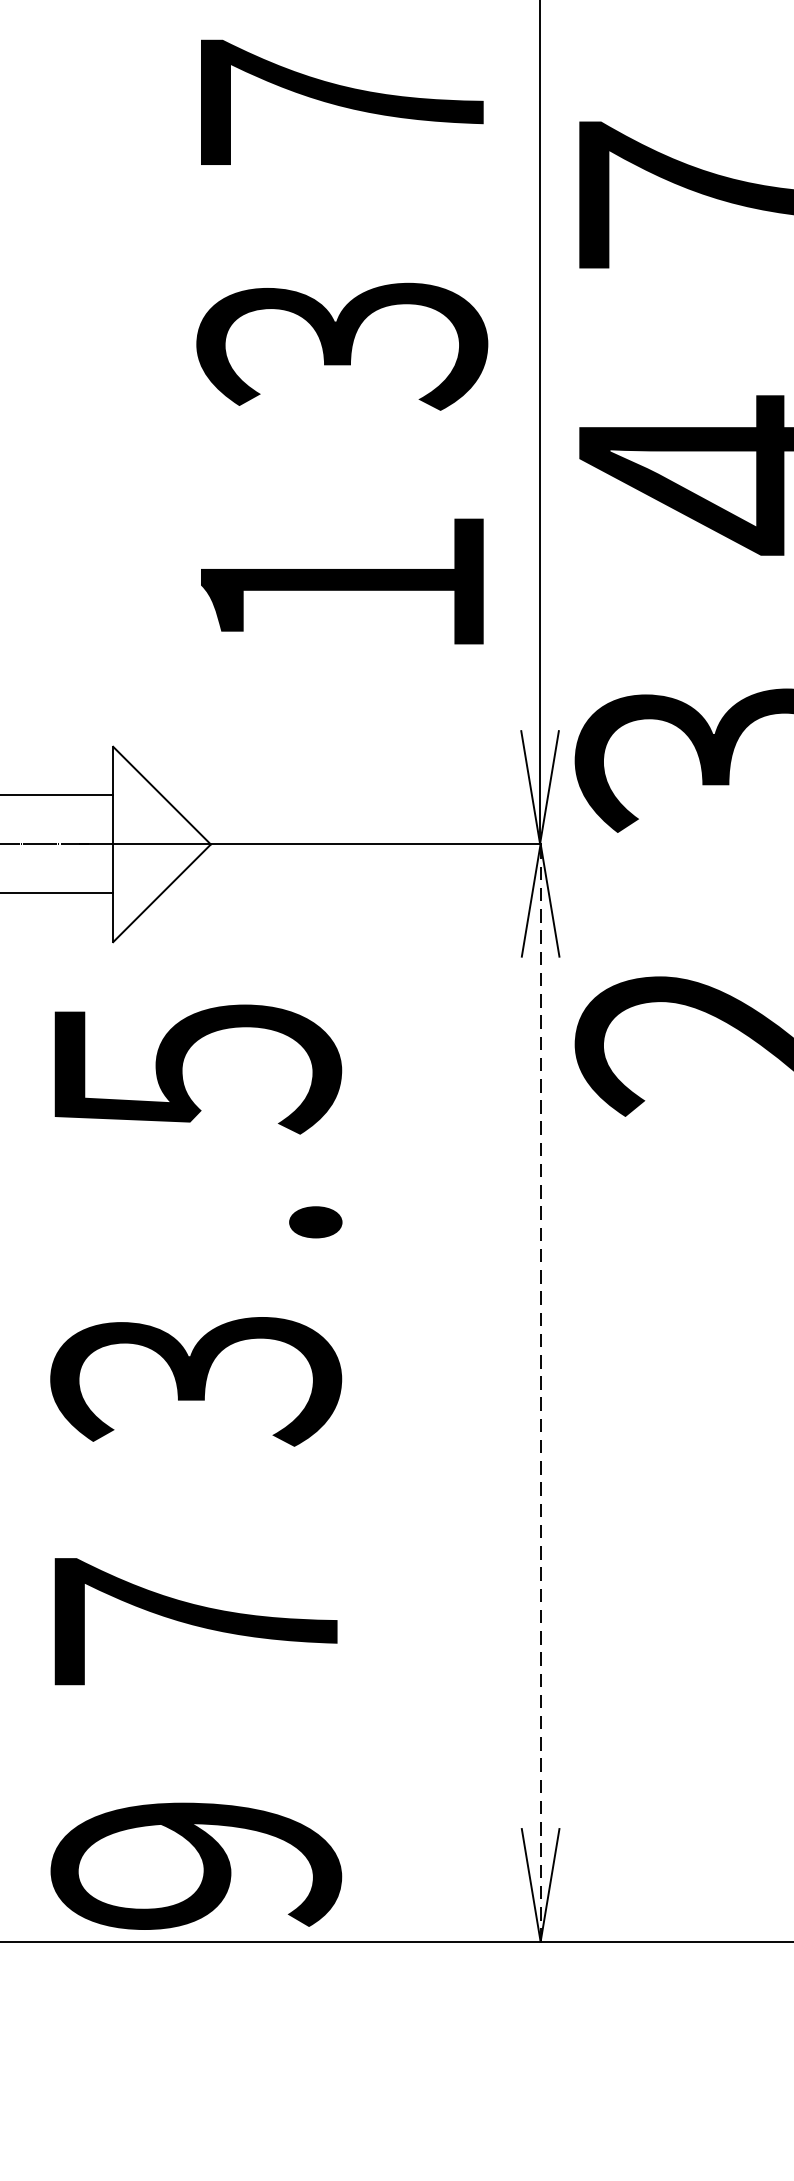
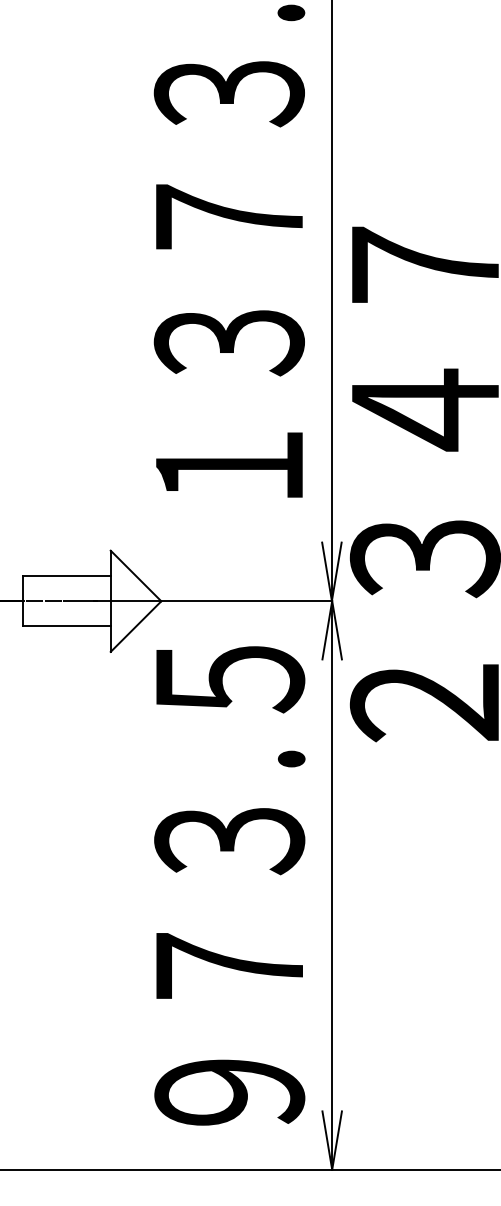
line: (541, 1391) -> (332, 884), dashed -> solid
text: (195, 1466) -> (229, 885), moved

